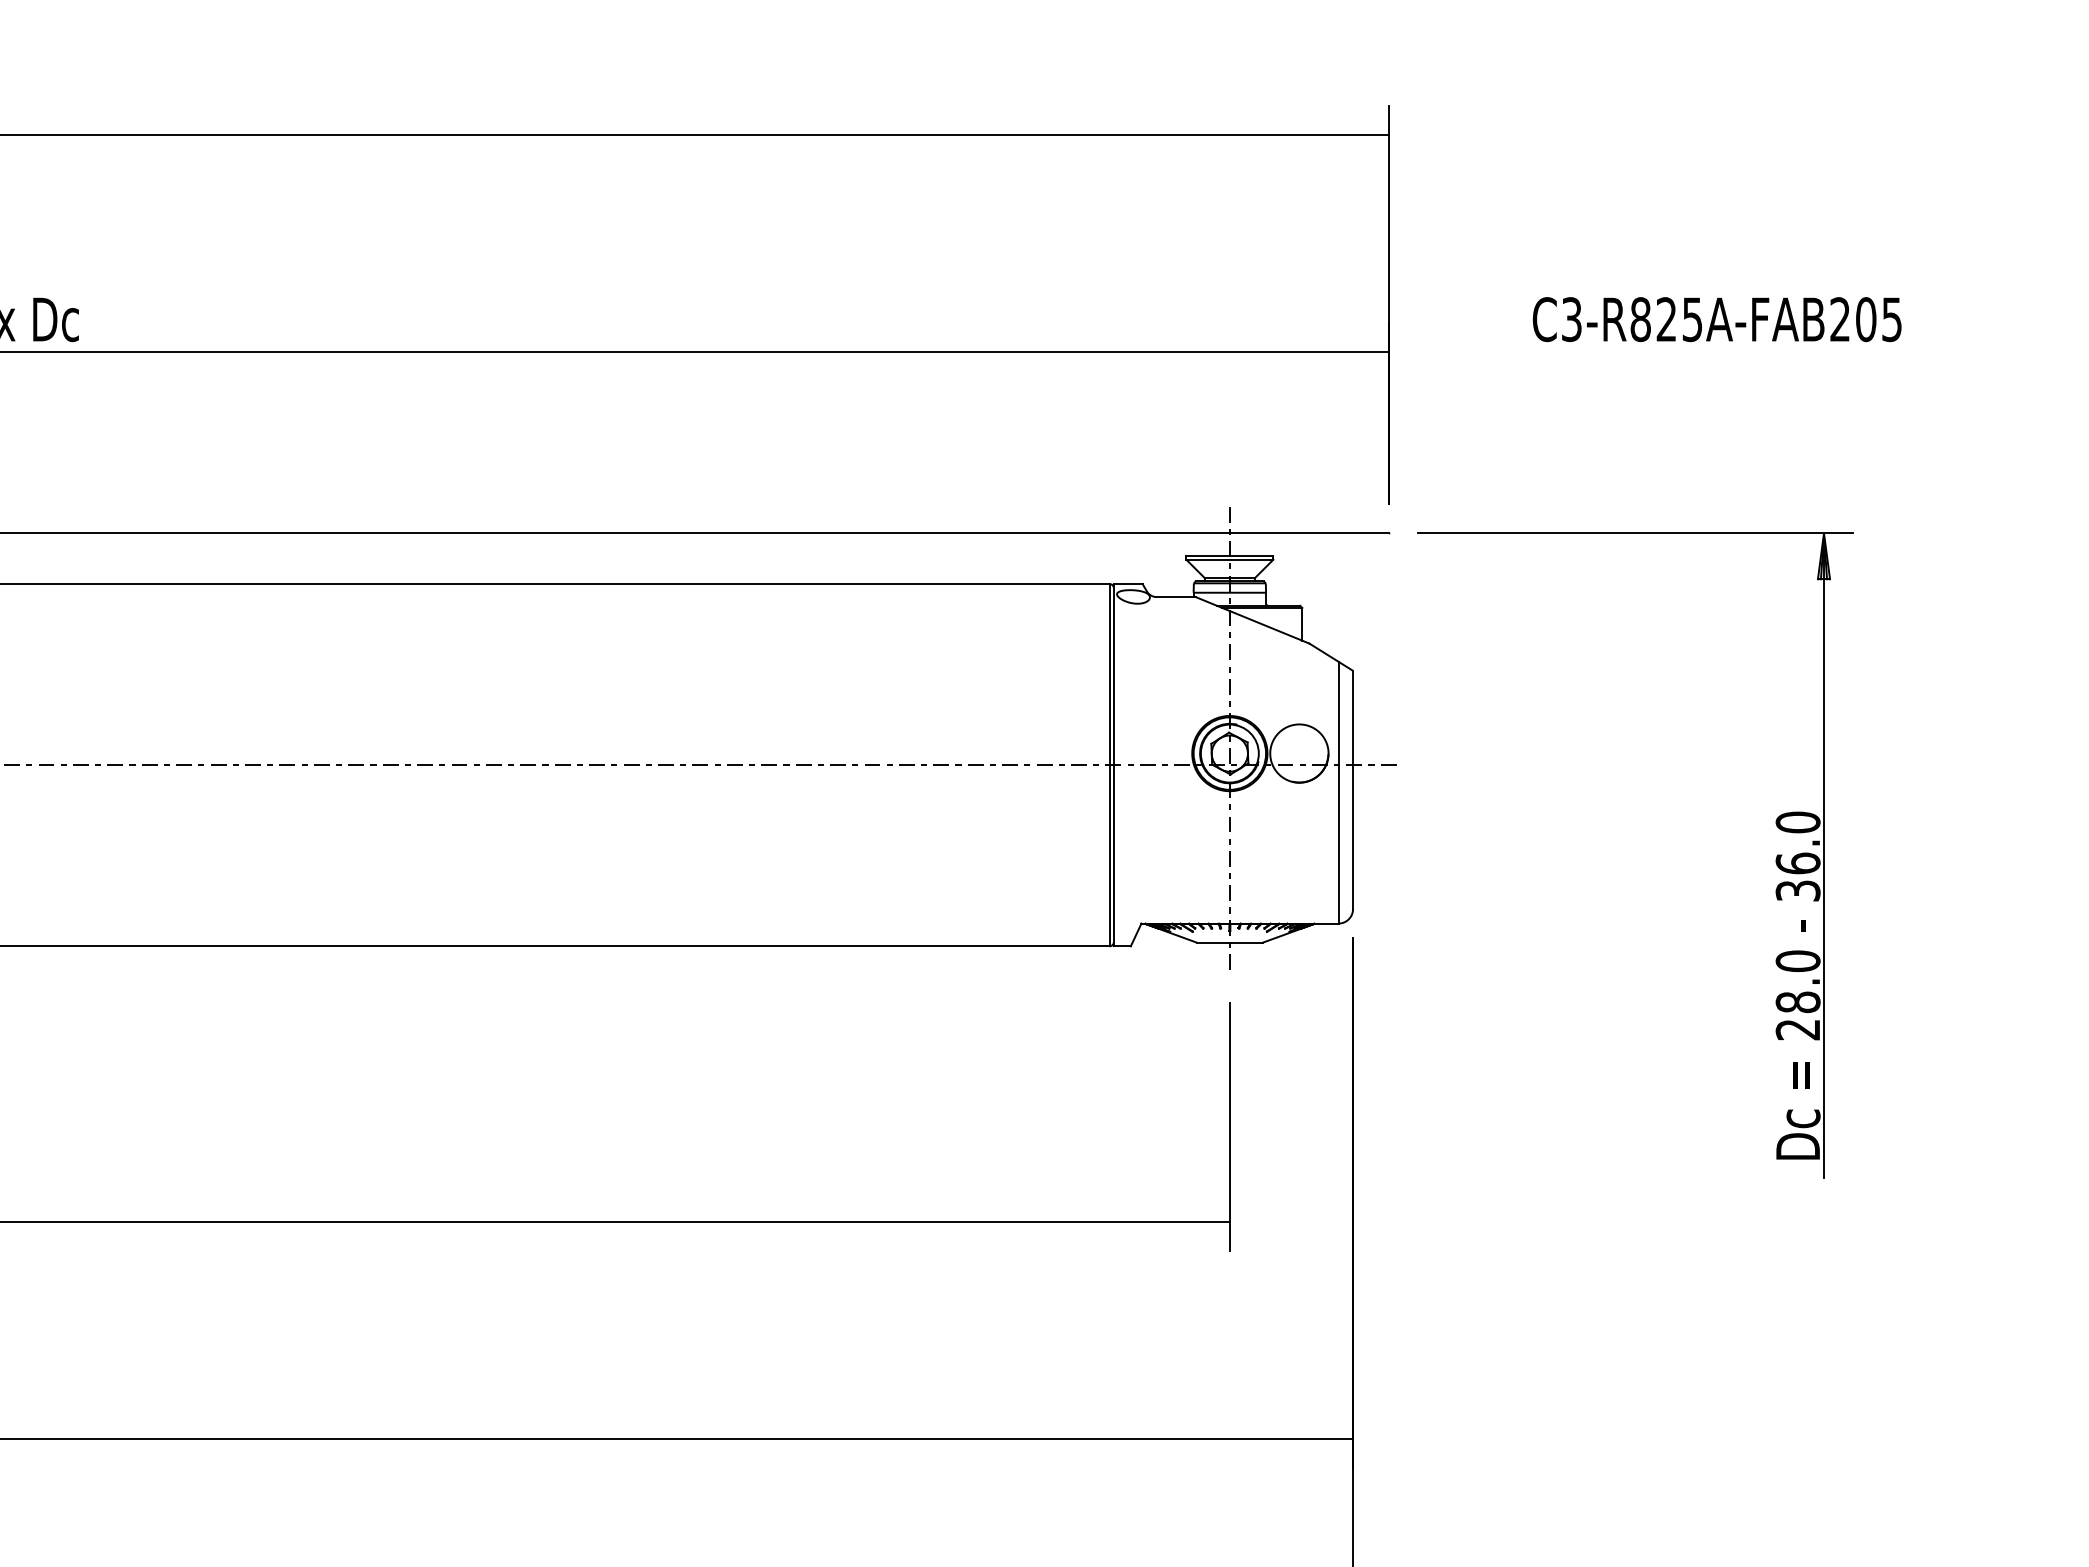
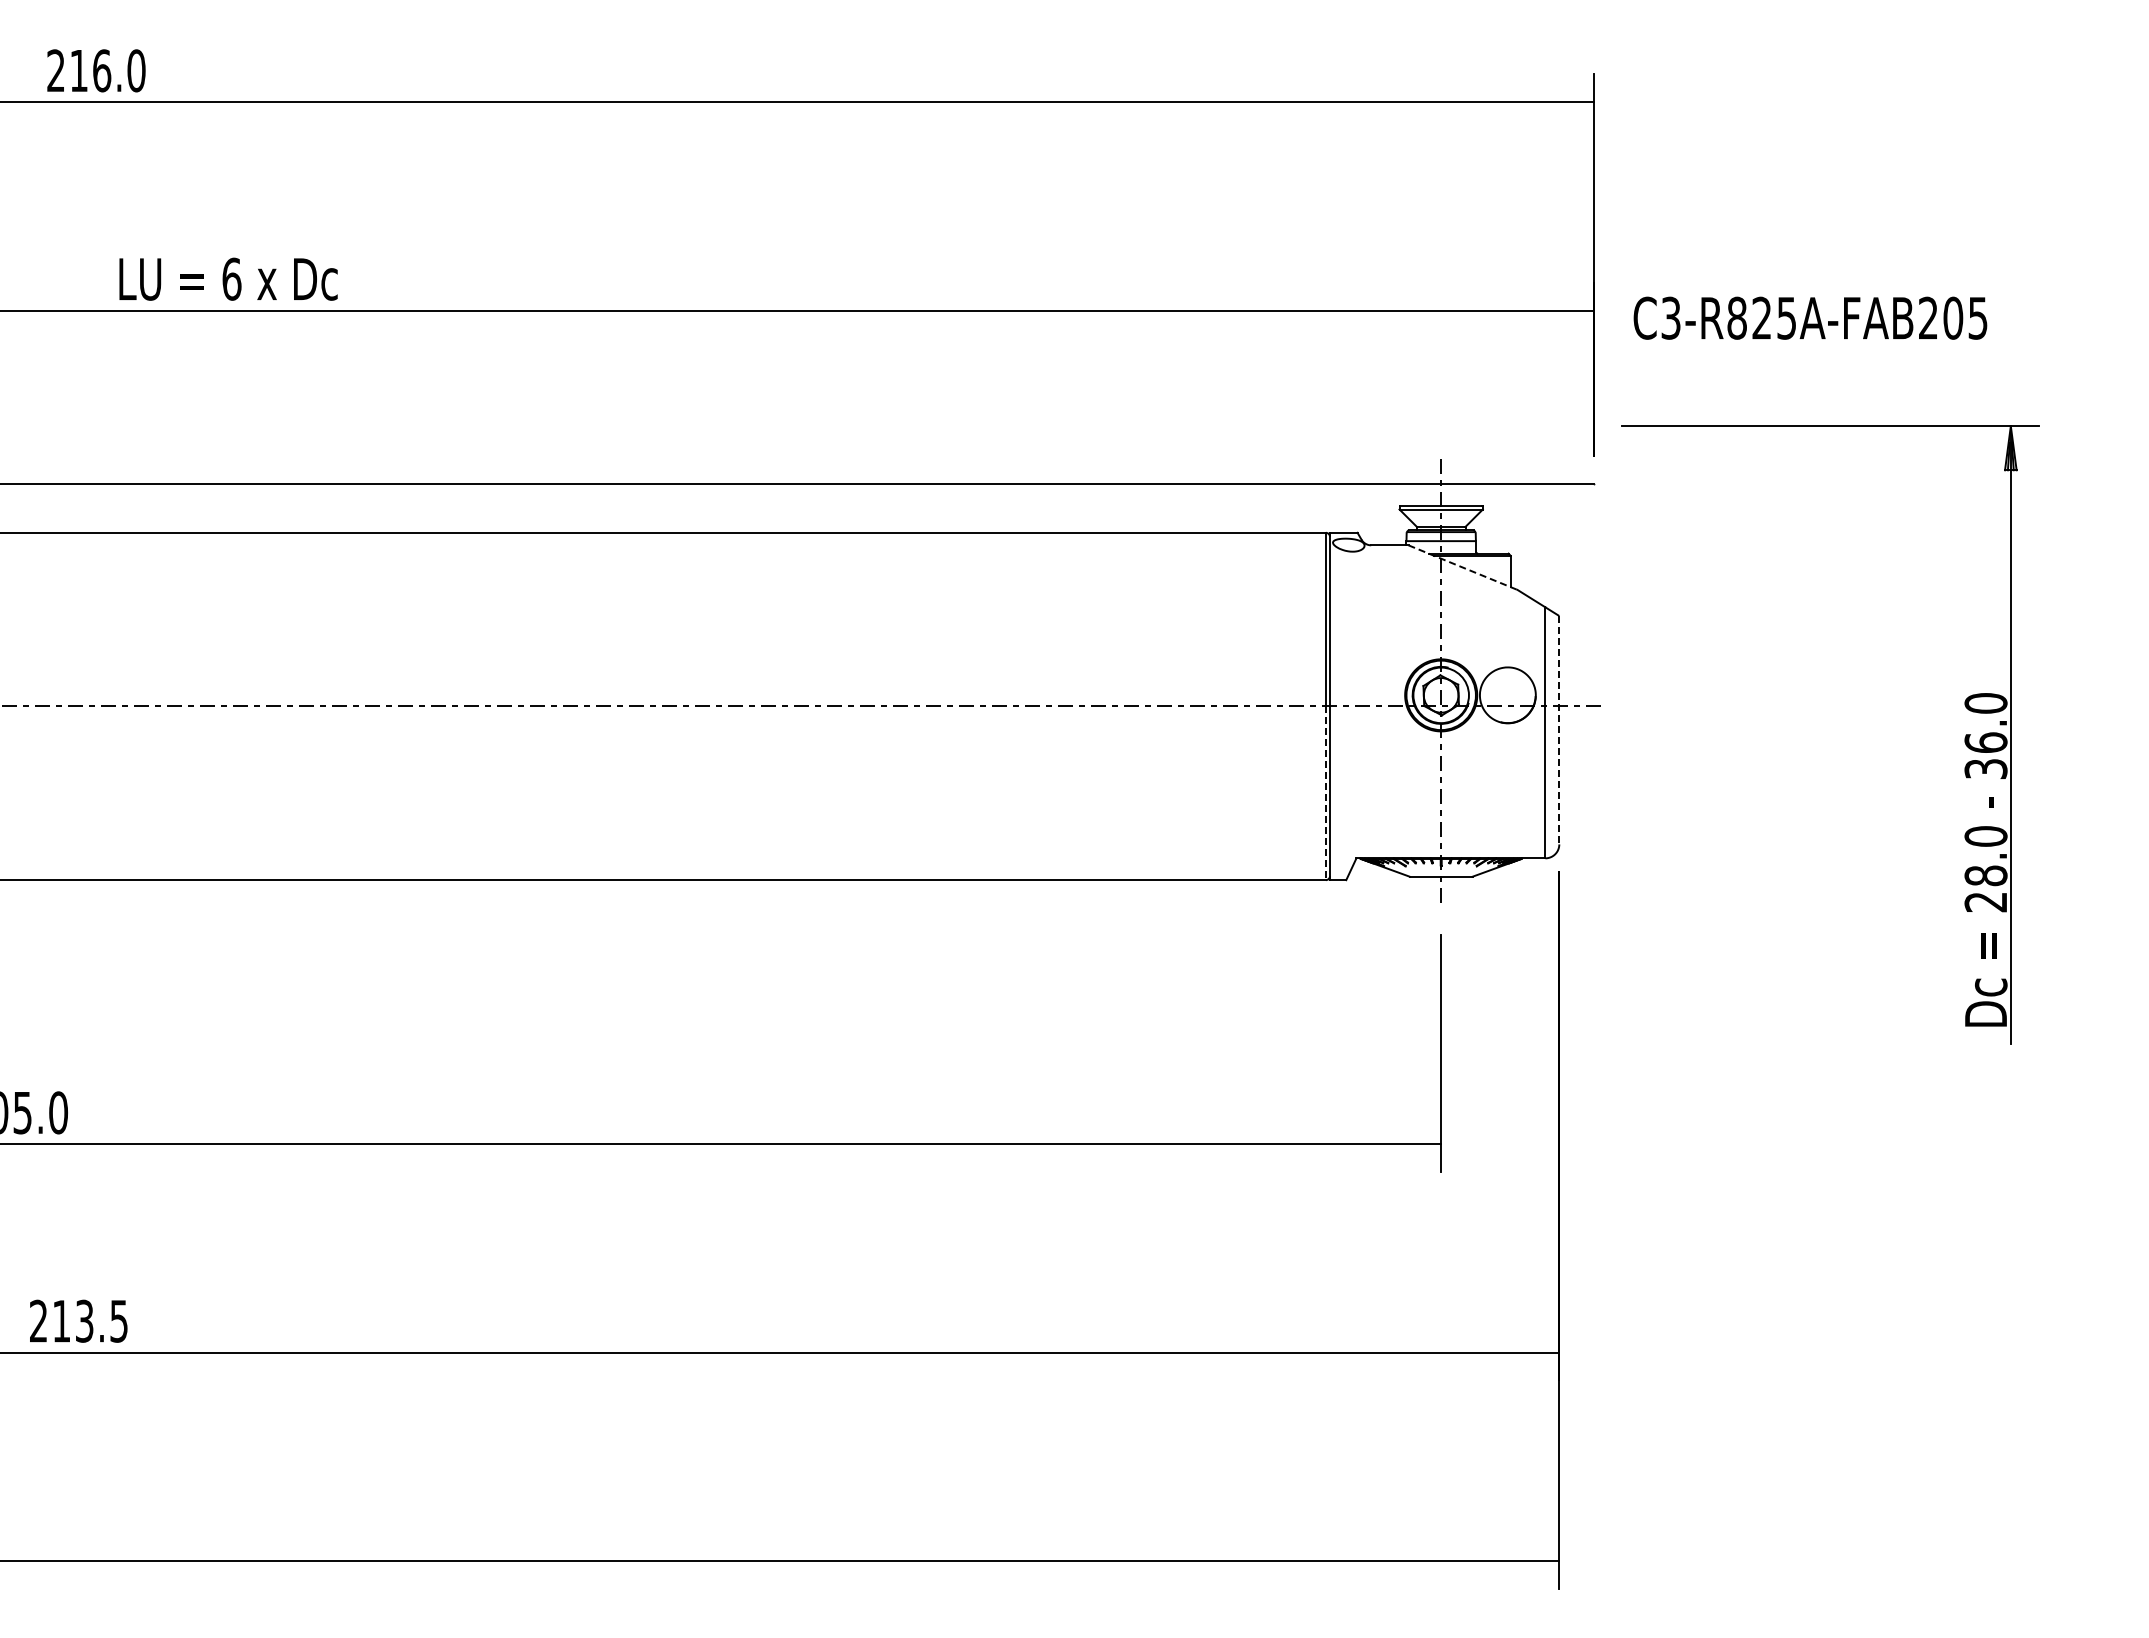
text: (1717, 318) -> (1810, 317), moved
line: (1253, 620) -> (1463, 567), solid -> dashed
line: (1353, 790) -> (1559, 730), solid -> dashed
line: (1109, 855) -> (1325, 793), solid -> dashed
part: (1775, 859) -> (1964, 738), moved

